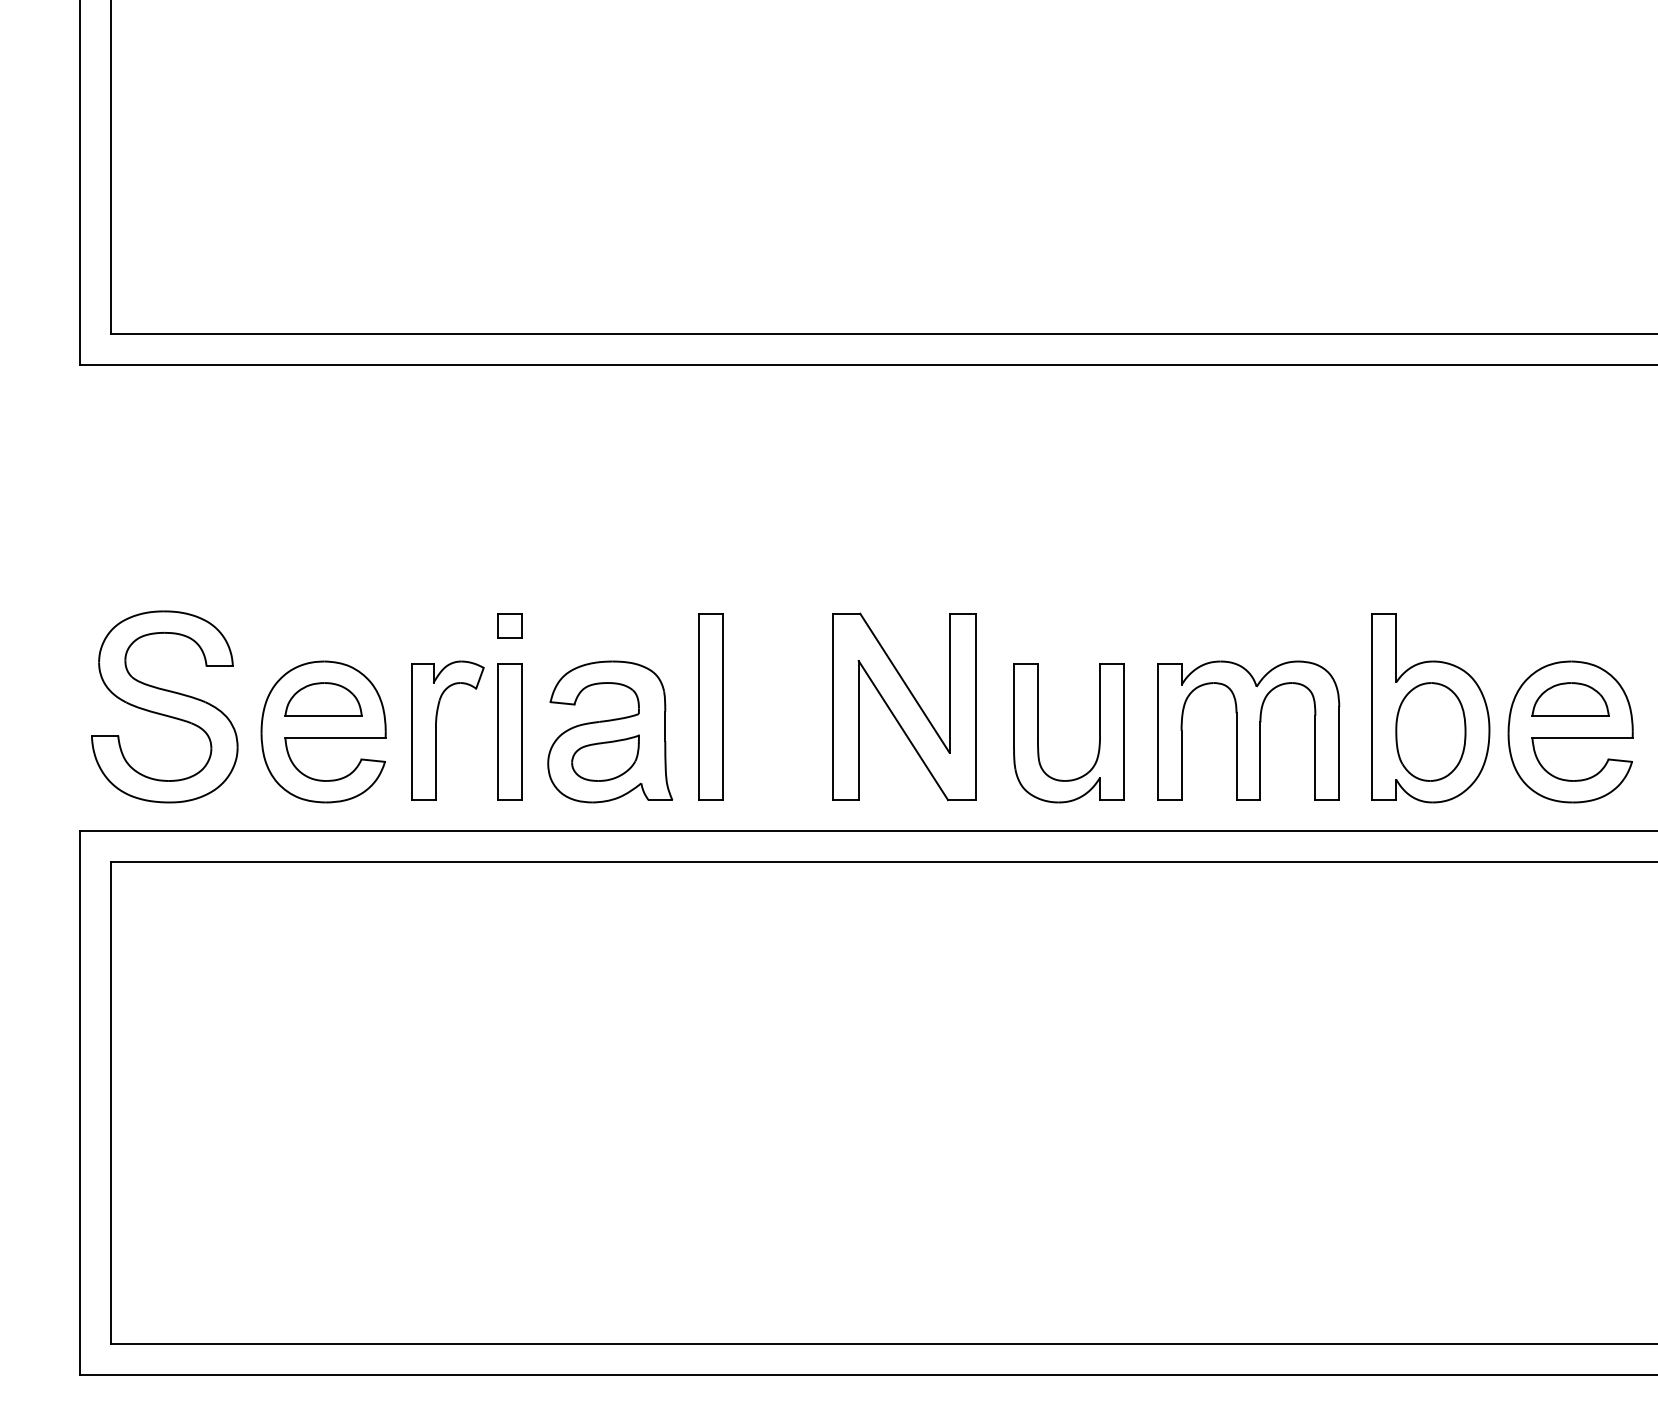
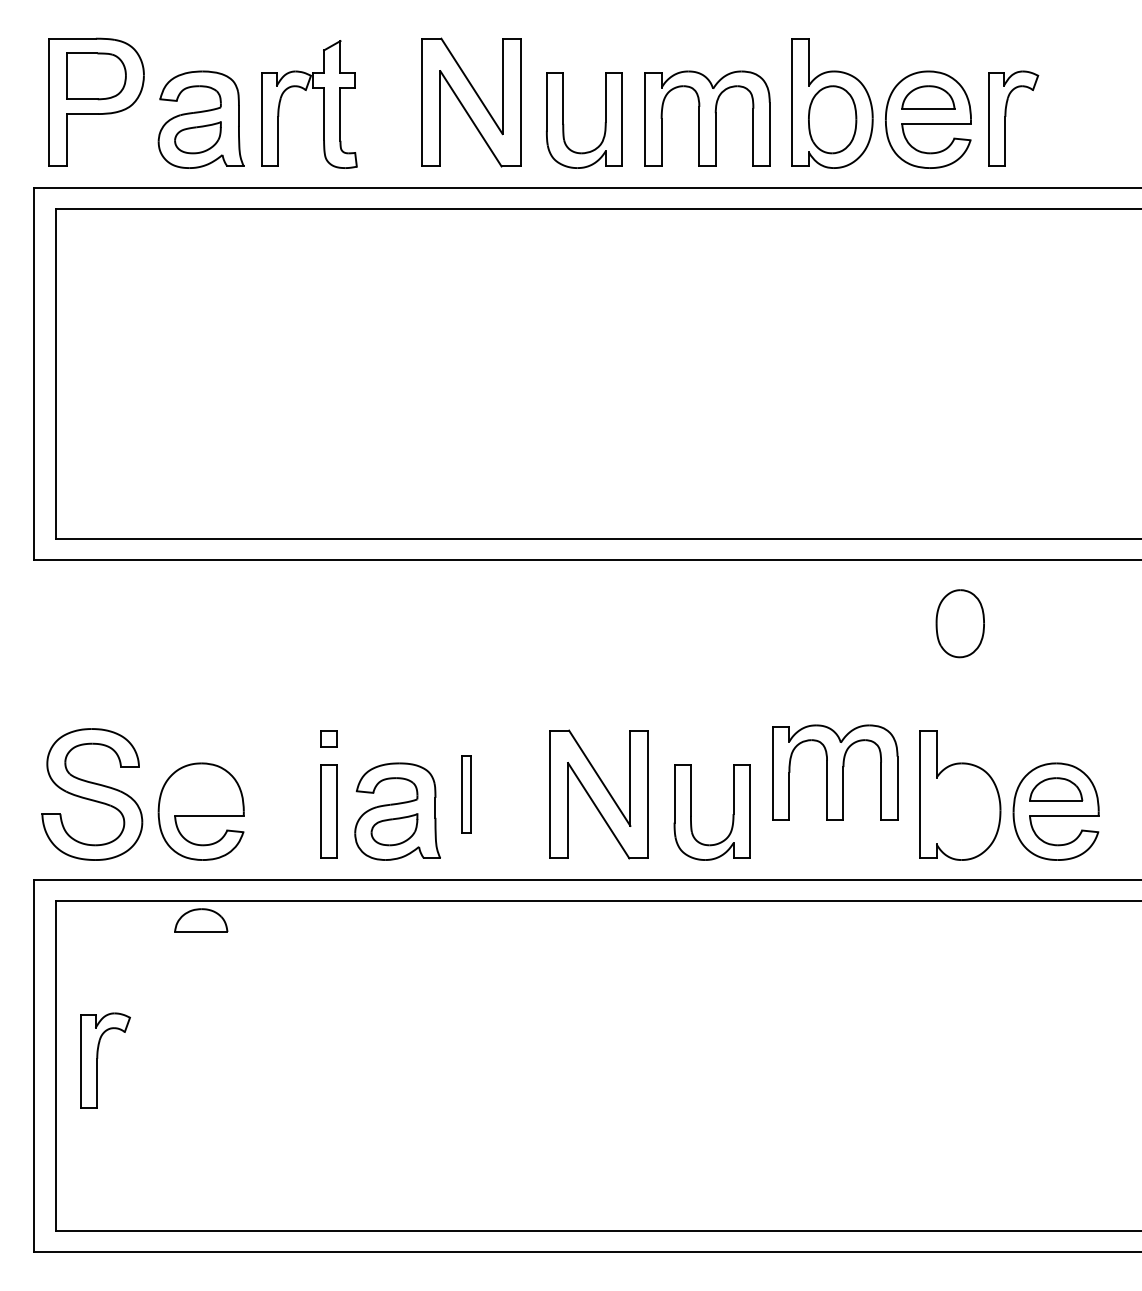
part: (323, 699) -> (201, 920), moved
part: (710, 706) -> (466, 794), size x0.6
part: (437, 727) -> (98, 1058), moved
part: (1248, 730) -> (835, 772), moved
part: (1429, 731) -> (959, 623), moved

